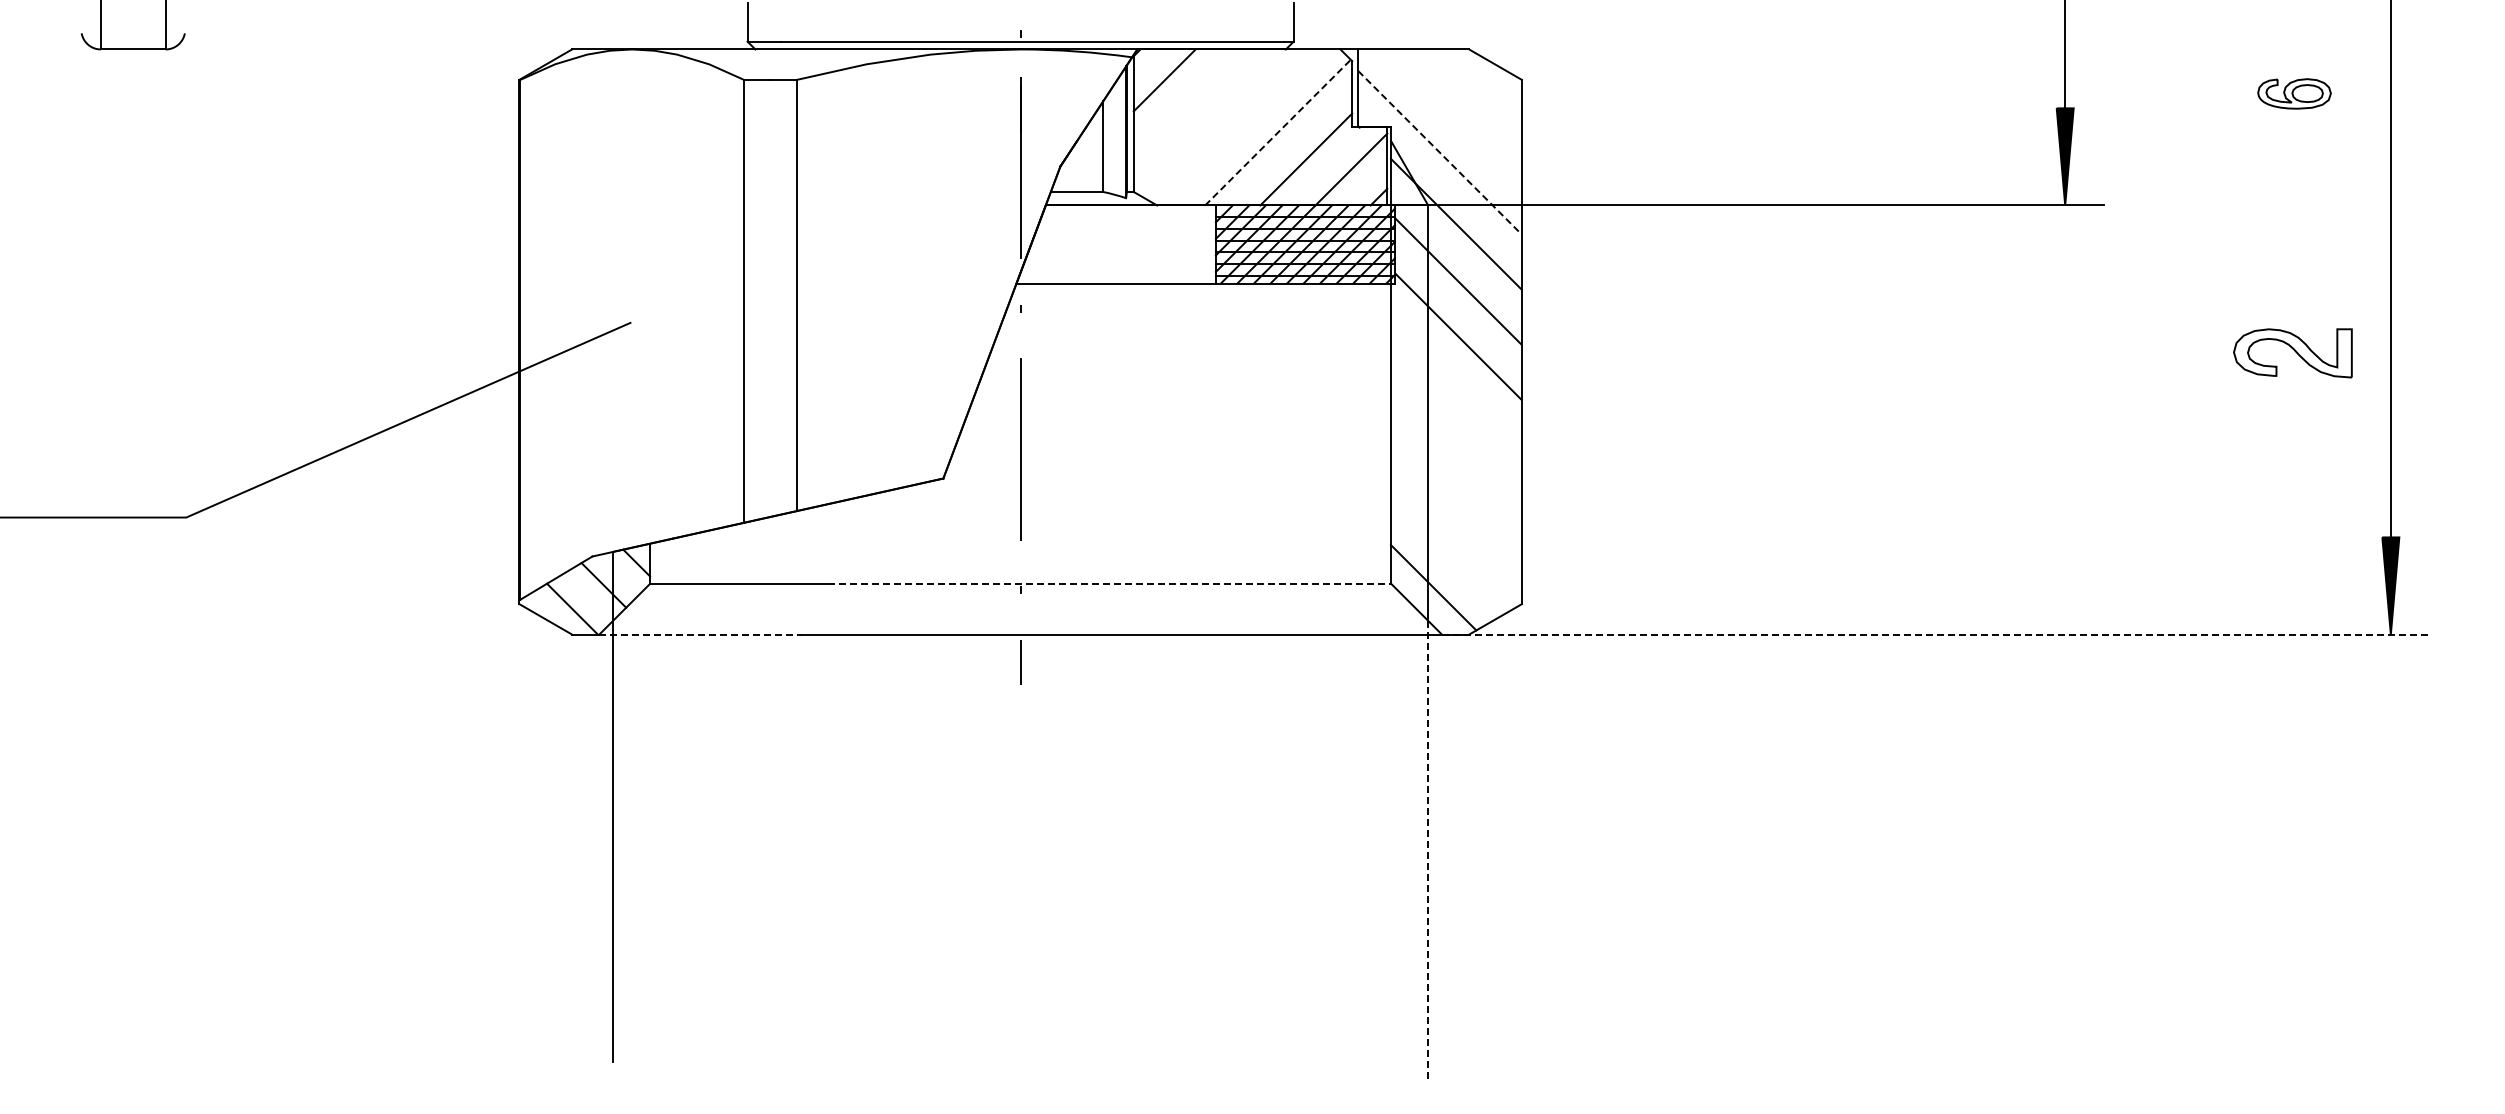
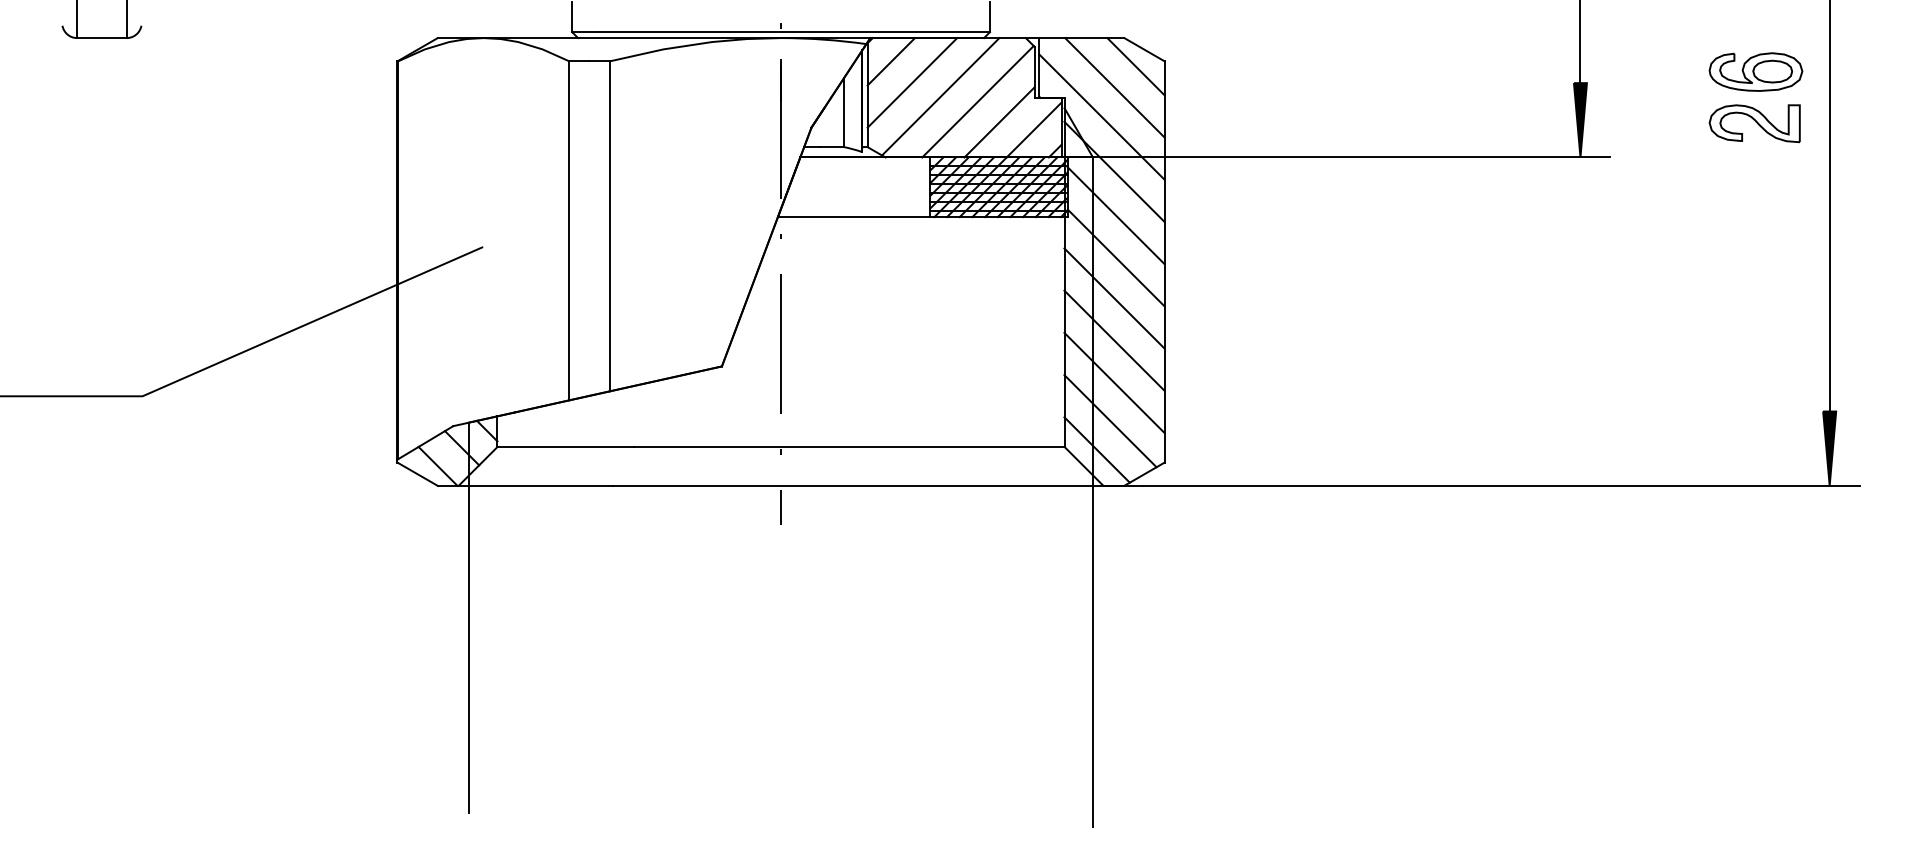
line: (1484, 86) -> (1136, 66), added
part: (2294, 93) -> (1755, 71), size x1.67
line: (1191, 107) -> (911, 82), added
line: (1456, 114) -> (1114, 87), added
line: (1229, 125) -> (940, 96), added
line: (1278, 132) -> (978, 101), dashed -> solid
line: (1439, 152) -> (1101, 116), dashed -> solid
part: (2292, 353) -> (1754, 123), moved
line: (1455, 389) -> (1113, 298), added
line: (1455, 444) -> (1113, 340), added
line: (1455, 499) -> (1113, 382), added
line: (1450, 549) -> (1110, 420), added
line: (1109, 583) -> (849, 446), dashed -> solid
line: (700, 634) -> (536, 485), dashed -> solid
line: (1935, 634) -> (1481, 485), dashed -> solid
line: (1428, 850) -> (1093, 651), dashed -> solid

